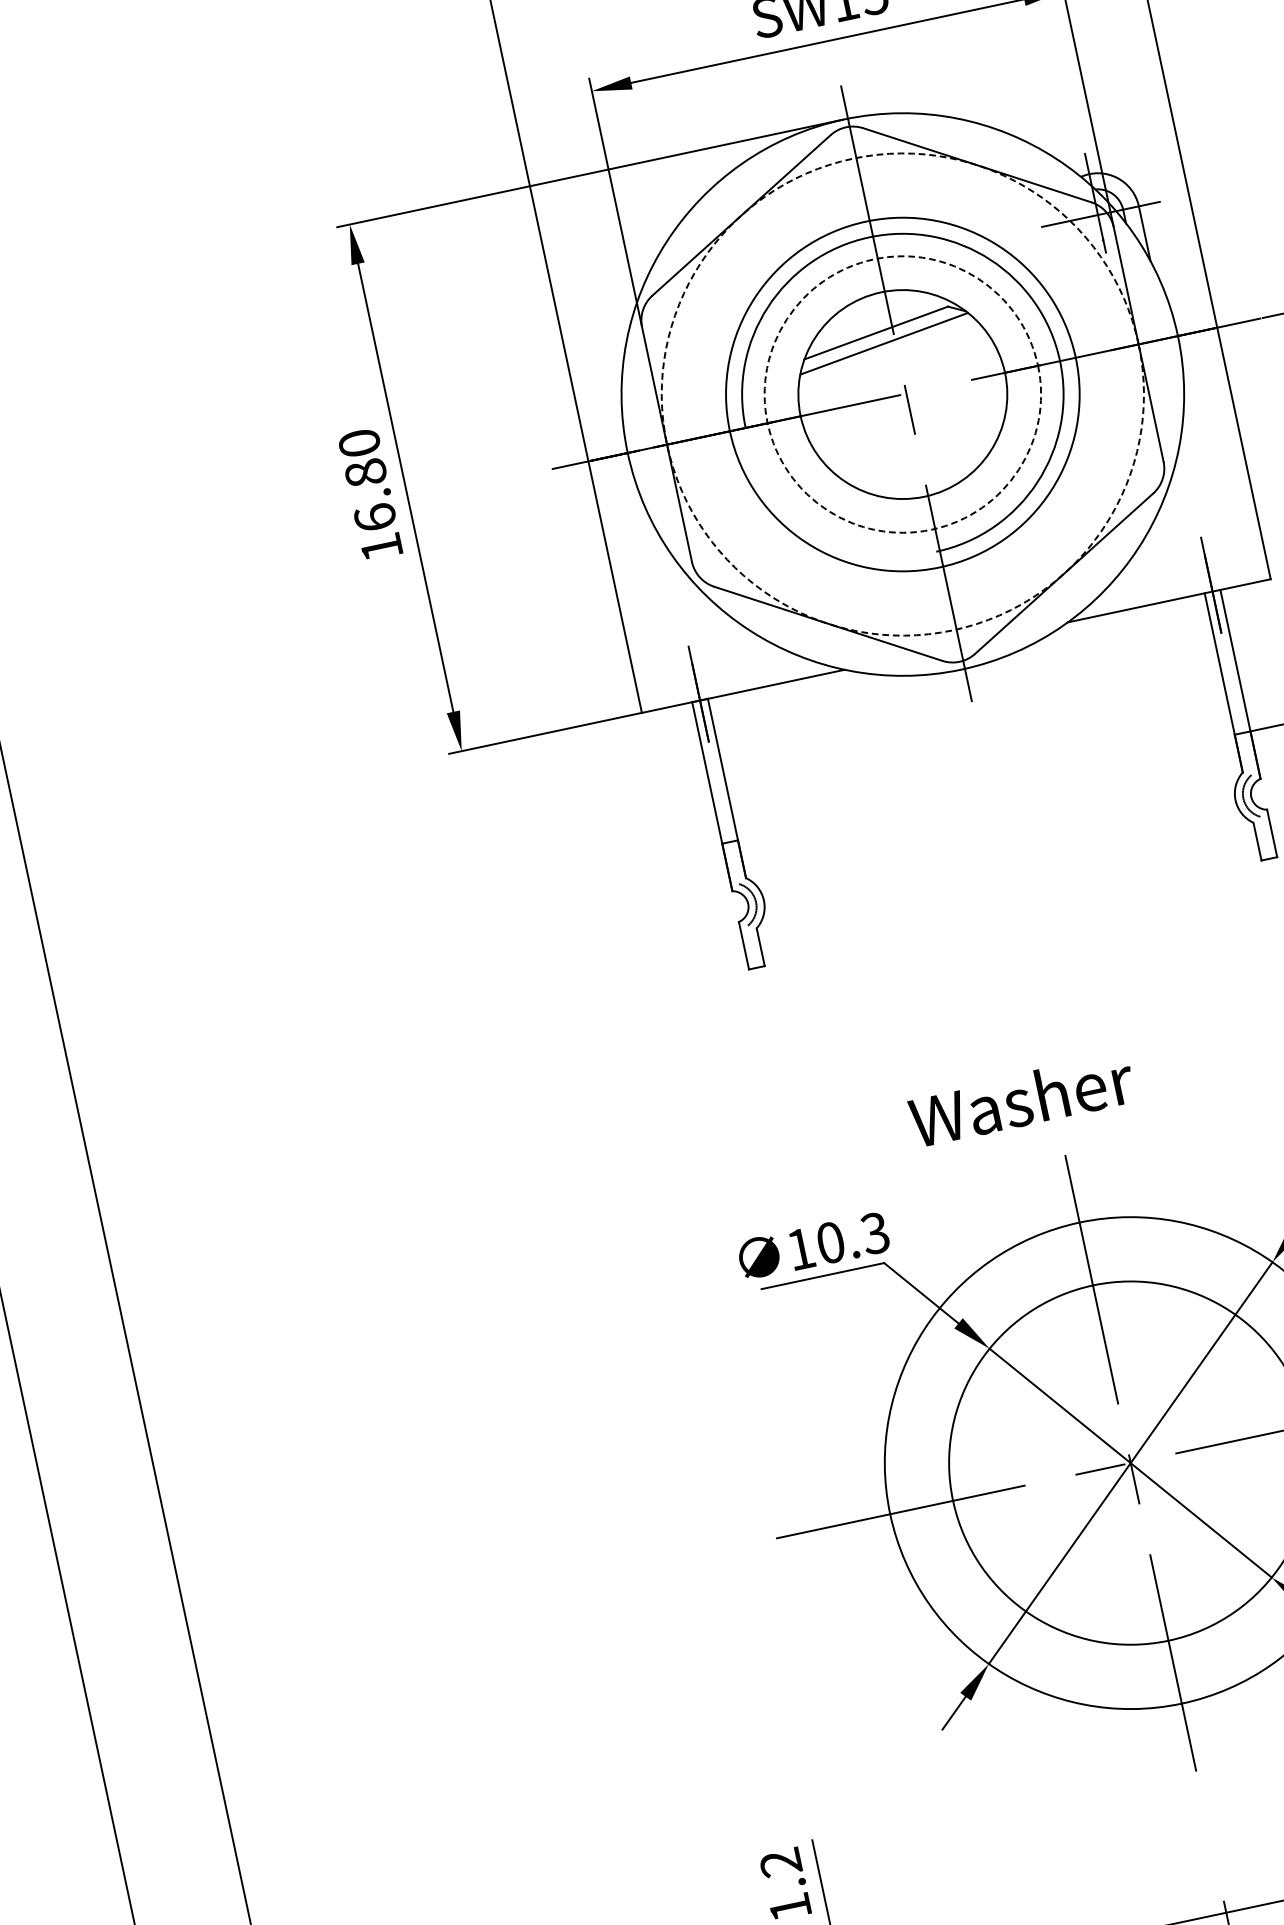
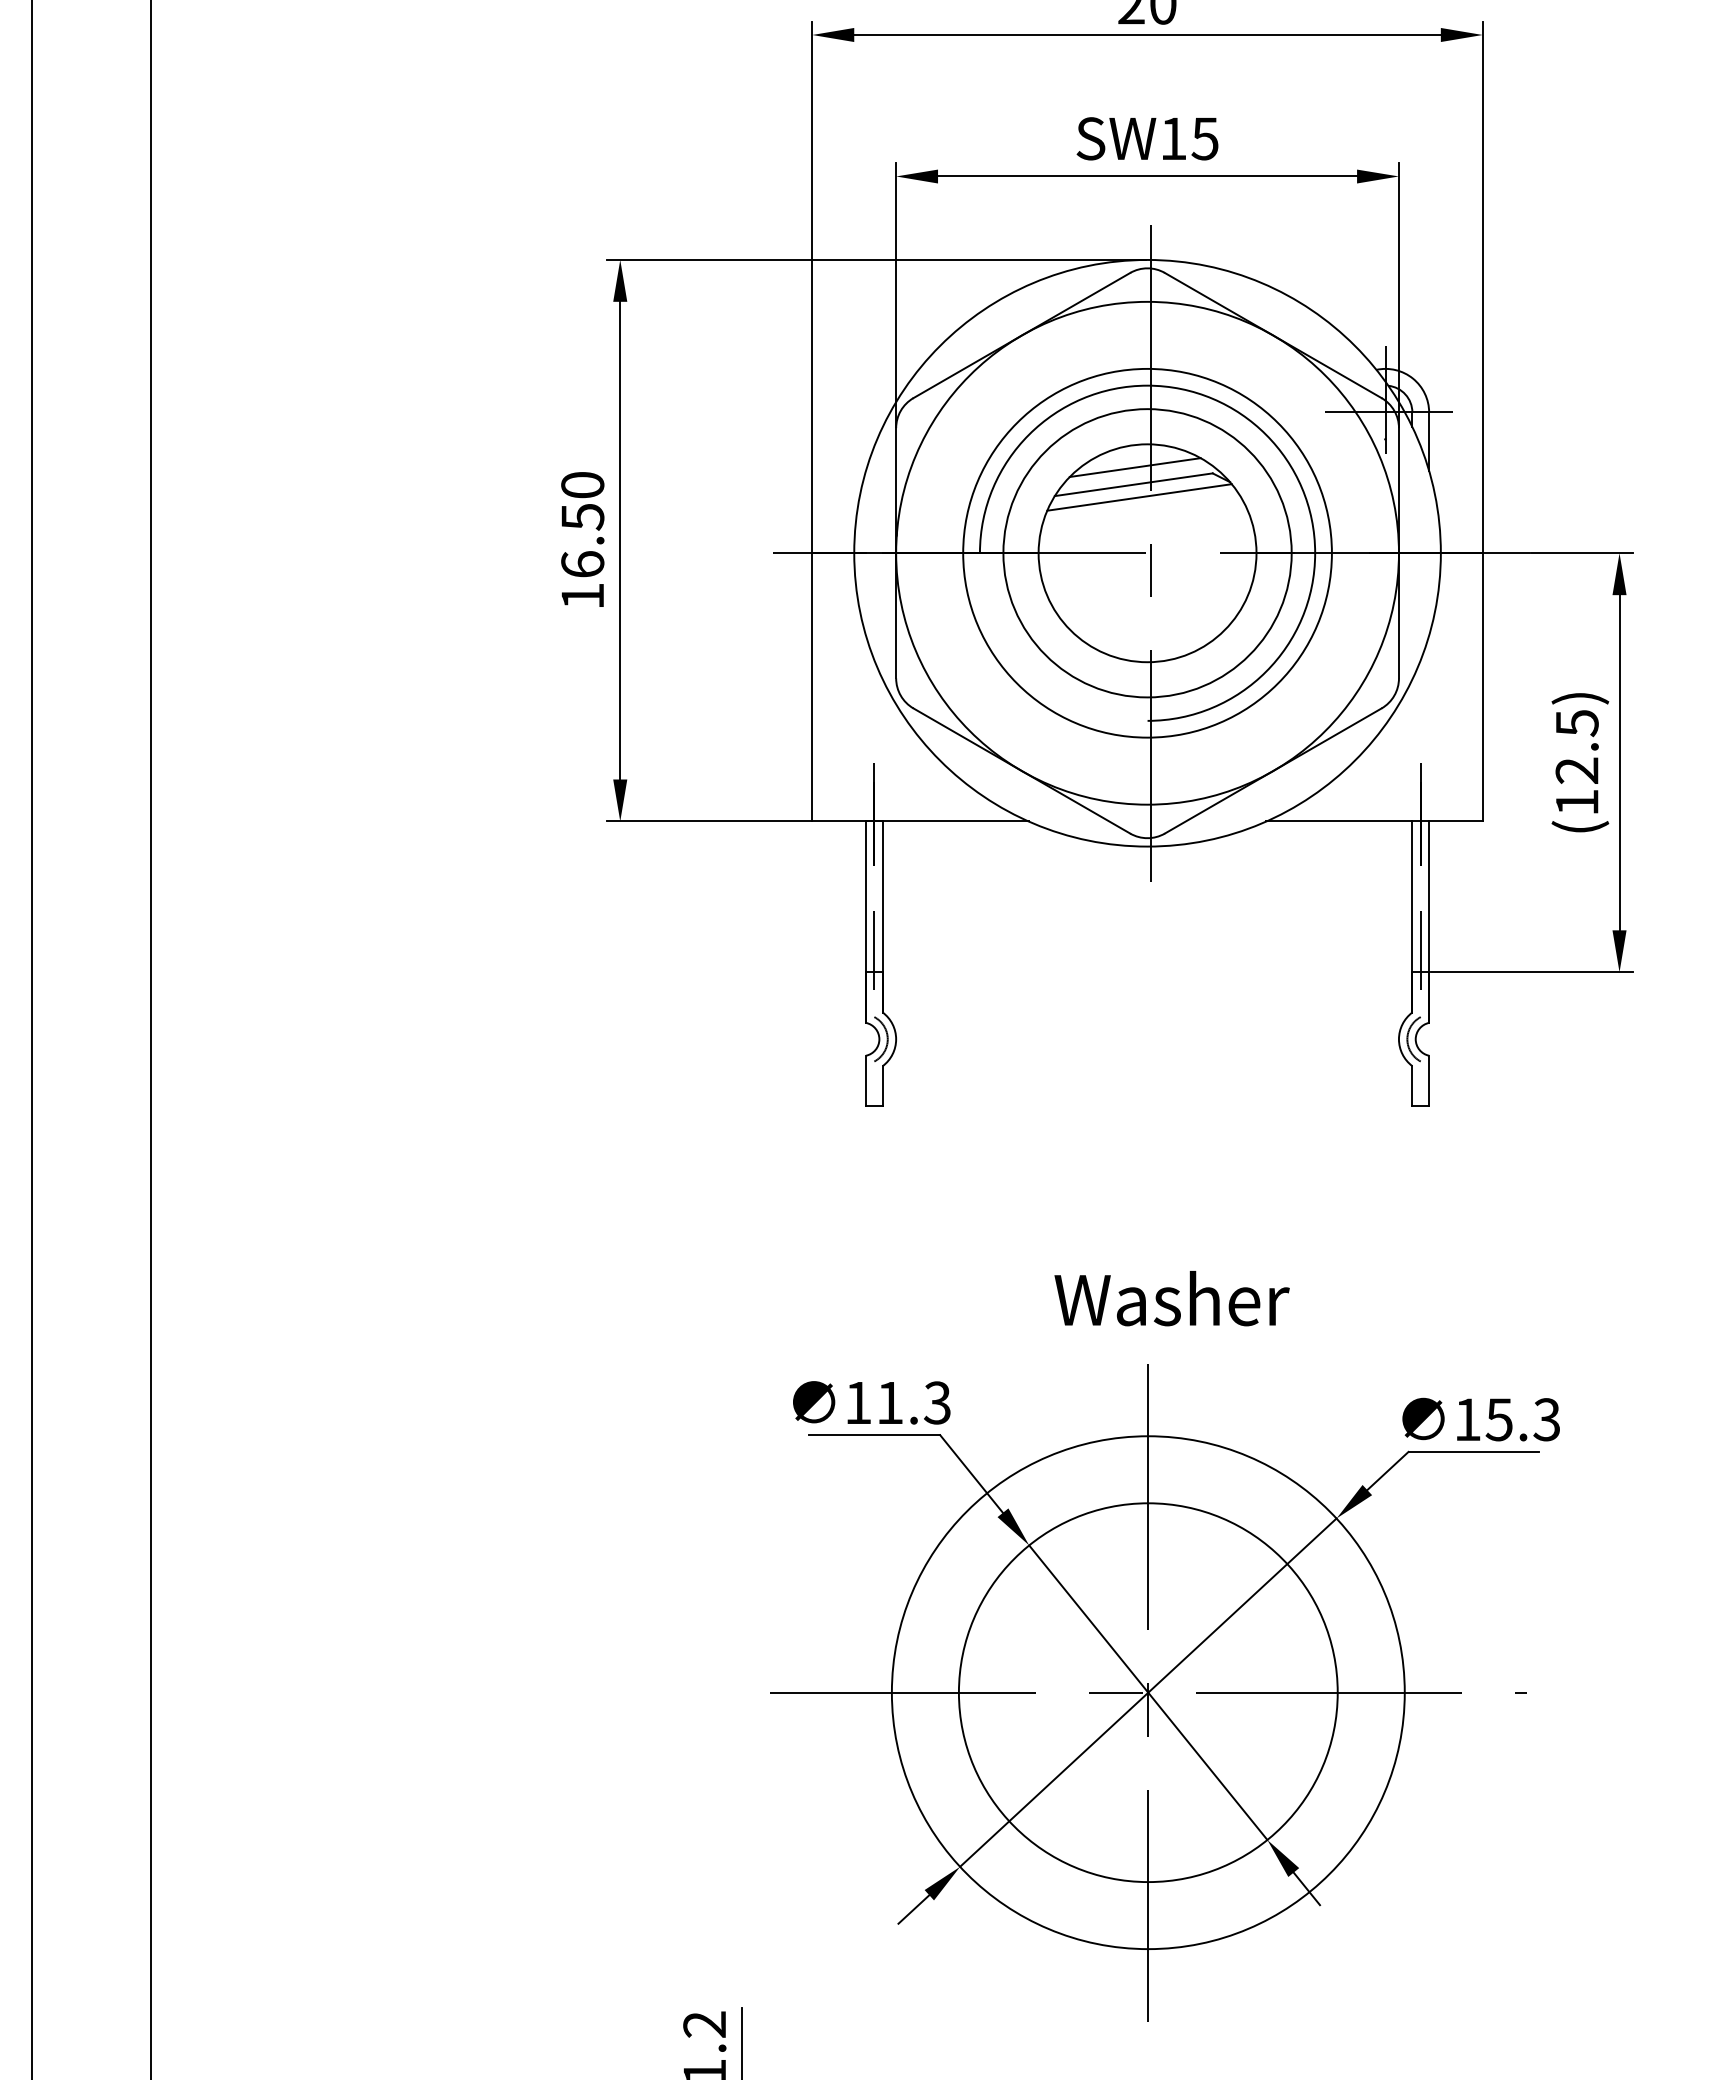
line: (873, 316) -> (1134, 467), added
circle: (902, 393) -> (1147, 552), dashed -> solid
circle: (902, 394) -> (1147, 553), dashed -> solid
text: (365, 472) -> (582, 516), 16.80 -> 16.50
line: (1237, 711) -> (1420, 949), added
line: (725, 820) -> (874, 949), added
text: (1021, 1099) -> (1171, 1298), moved
text: (831, 1242) -> (890, 1402), 10.3 -> 11.3

